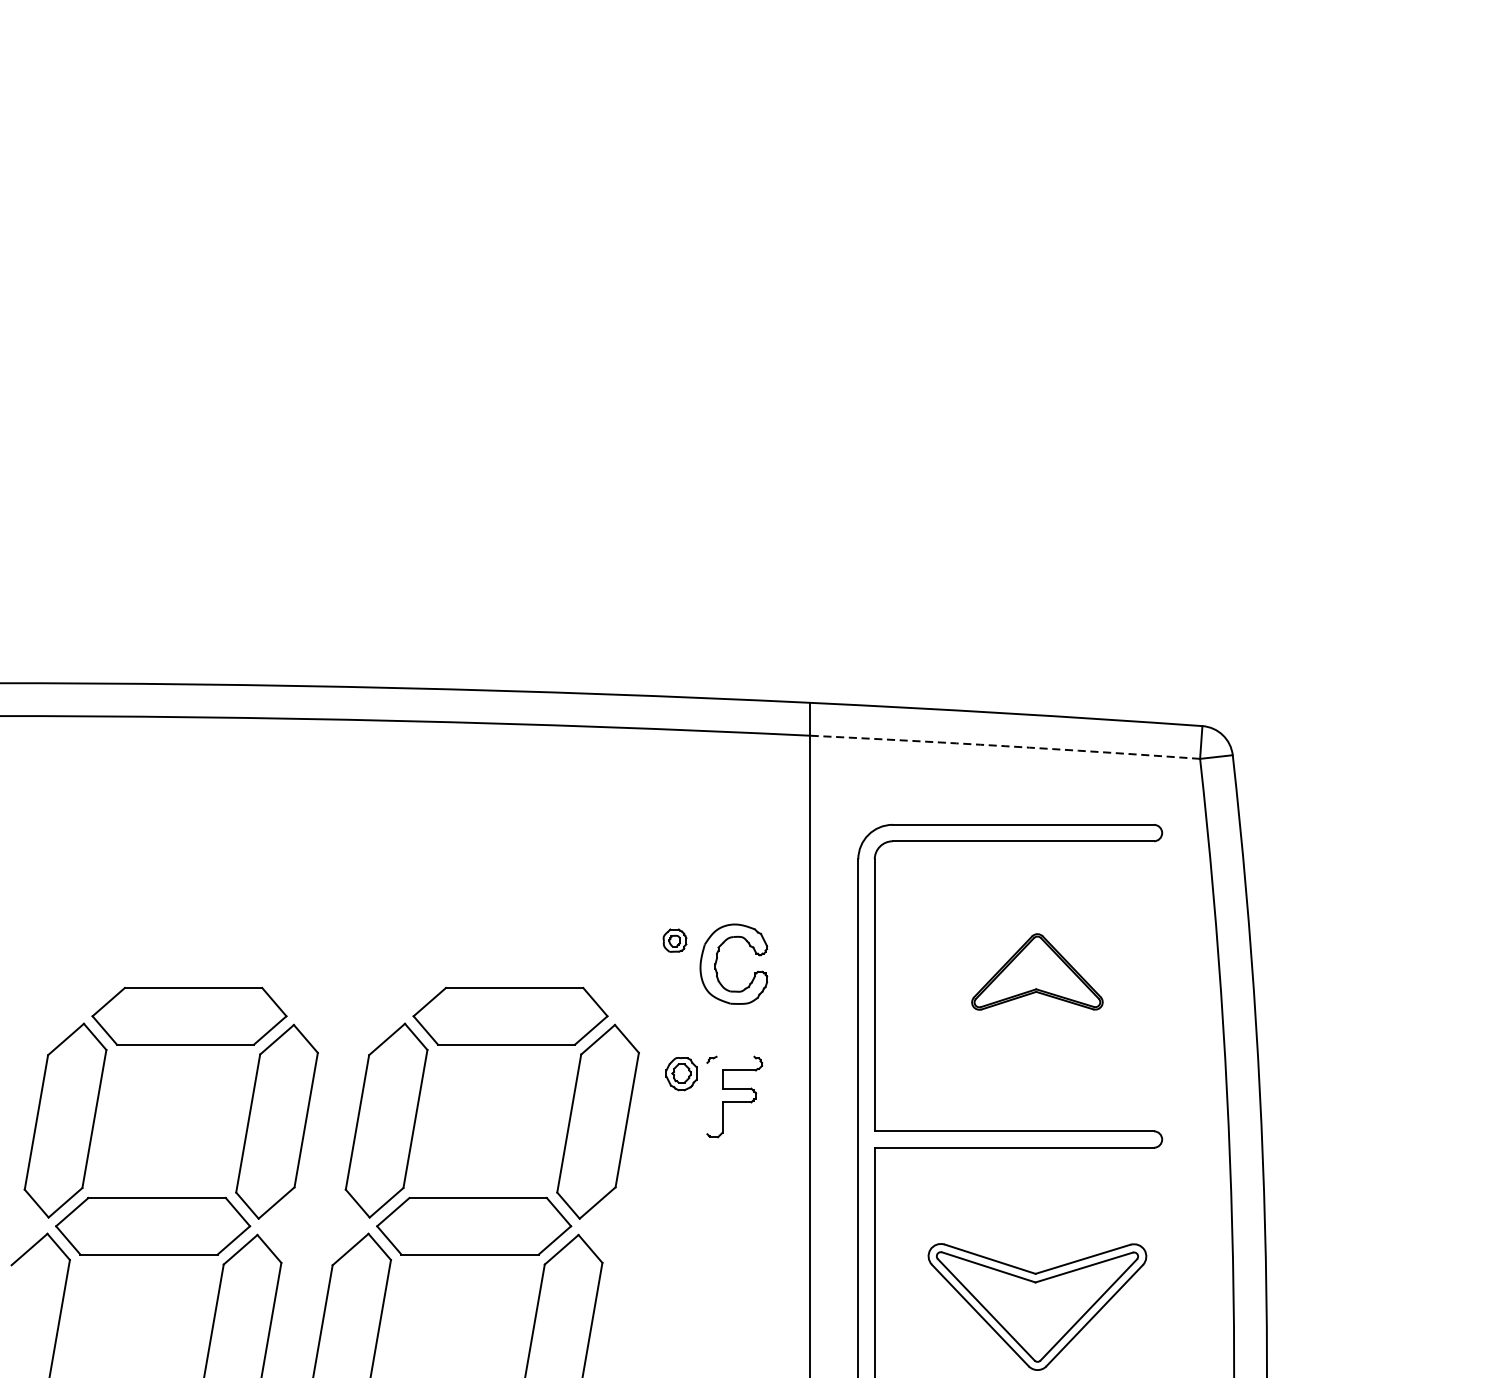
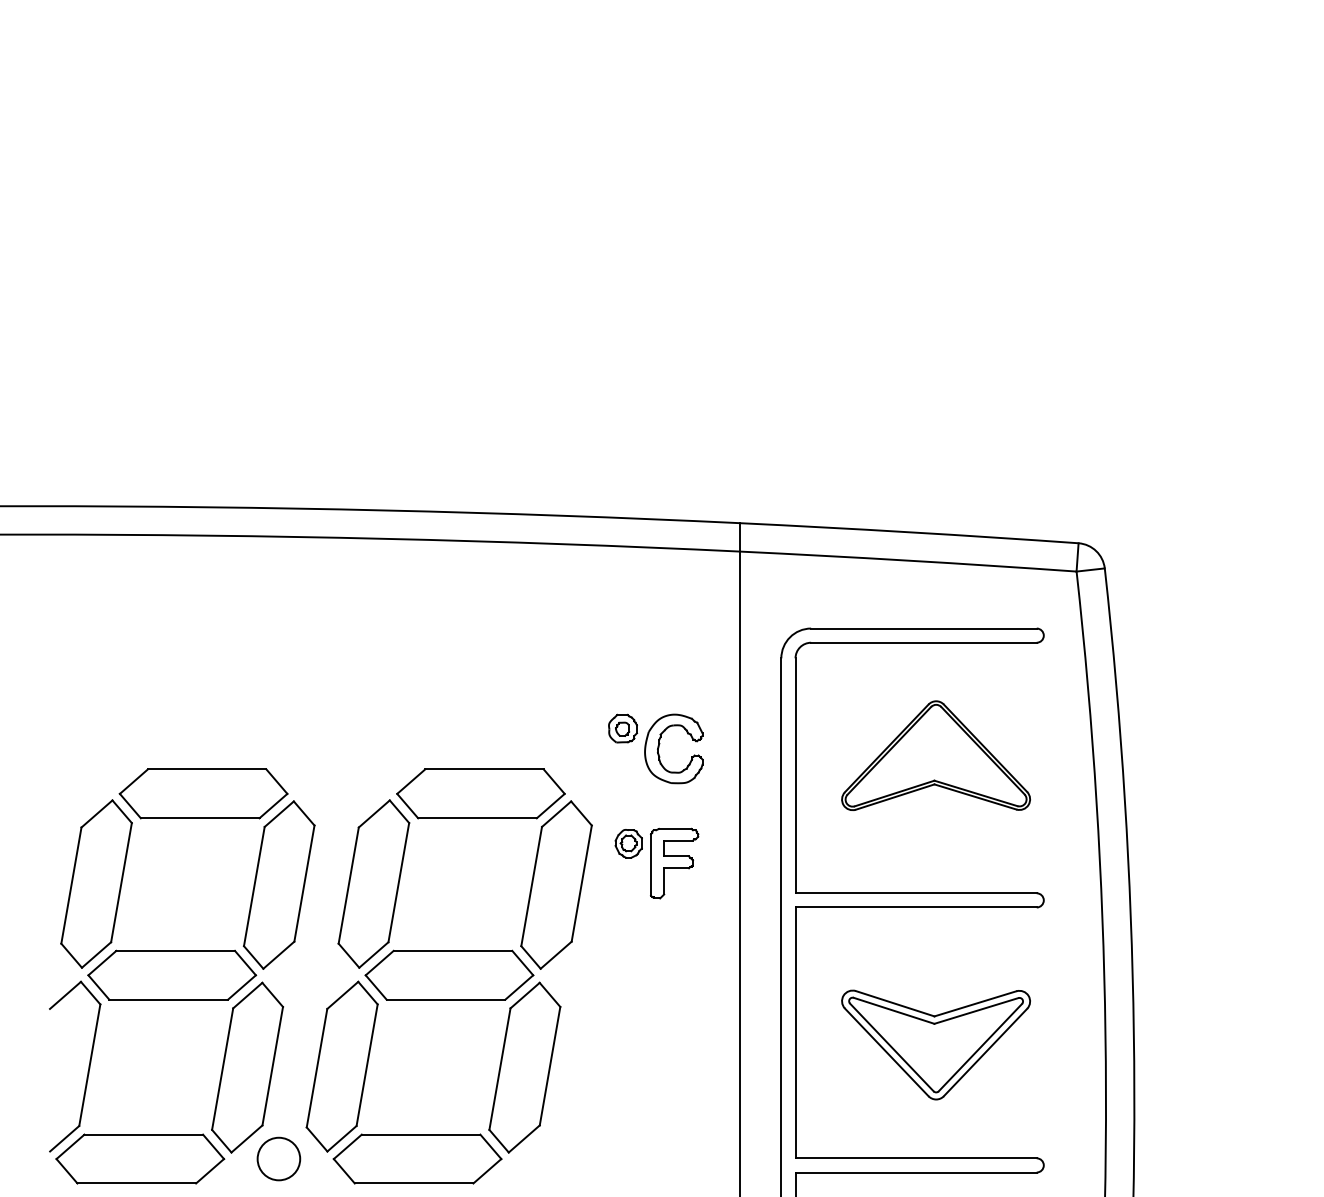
arc: (1005, 746) -> (908, 560), dashed -> solid
part: (674, 940) -> (622, 728), size x1.43
part: (1036, 971) -> (935, 755), size x1.67
line: (734, 1056) -> (674, 828), added
line: (707, 1097) -> (651, 864), added

